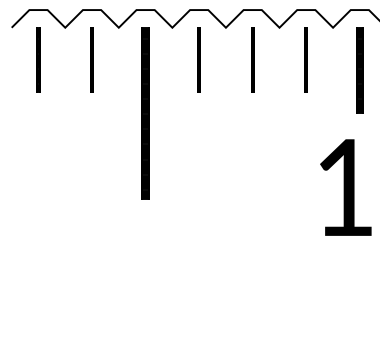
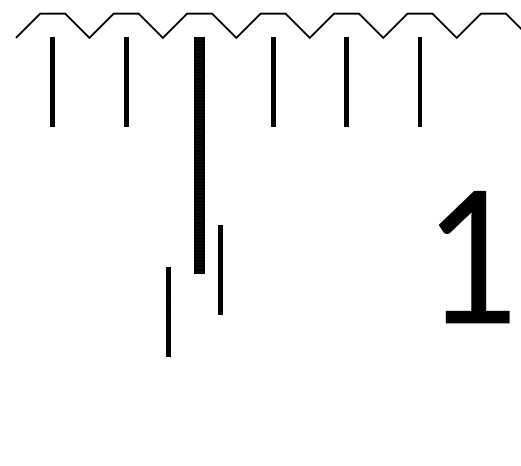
part: (359, 70) -> (492, 96), removed
line: (160, 196) -> (220, 269), added
line: (122, 227) -> (167, 311), added

